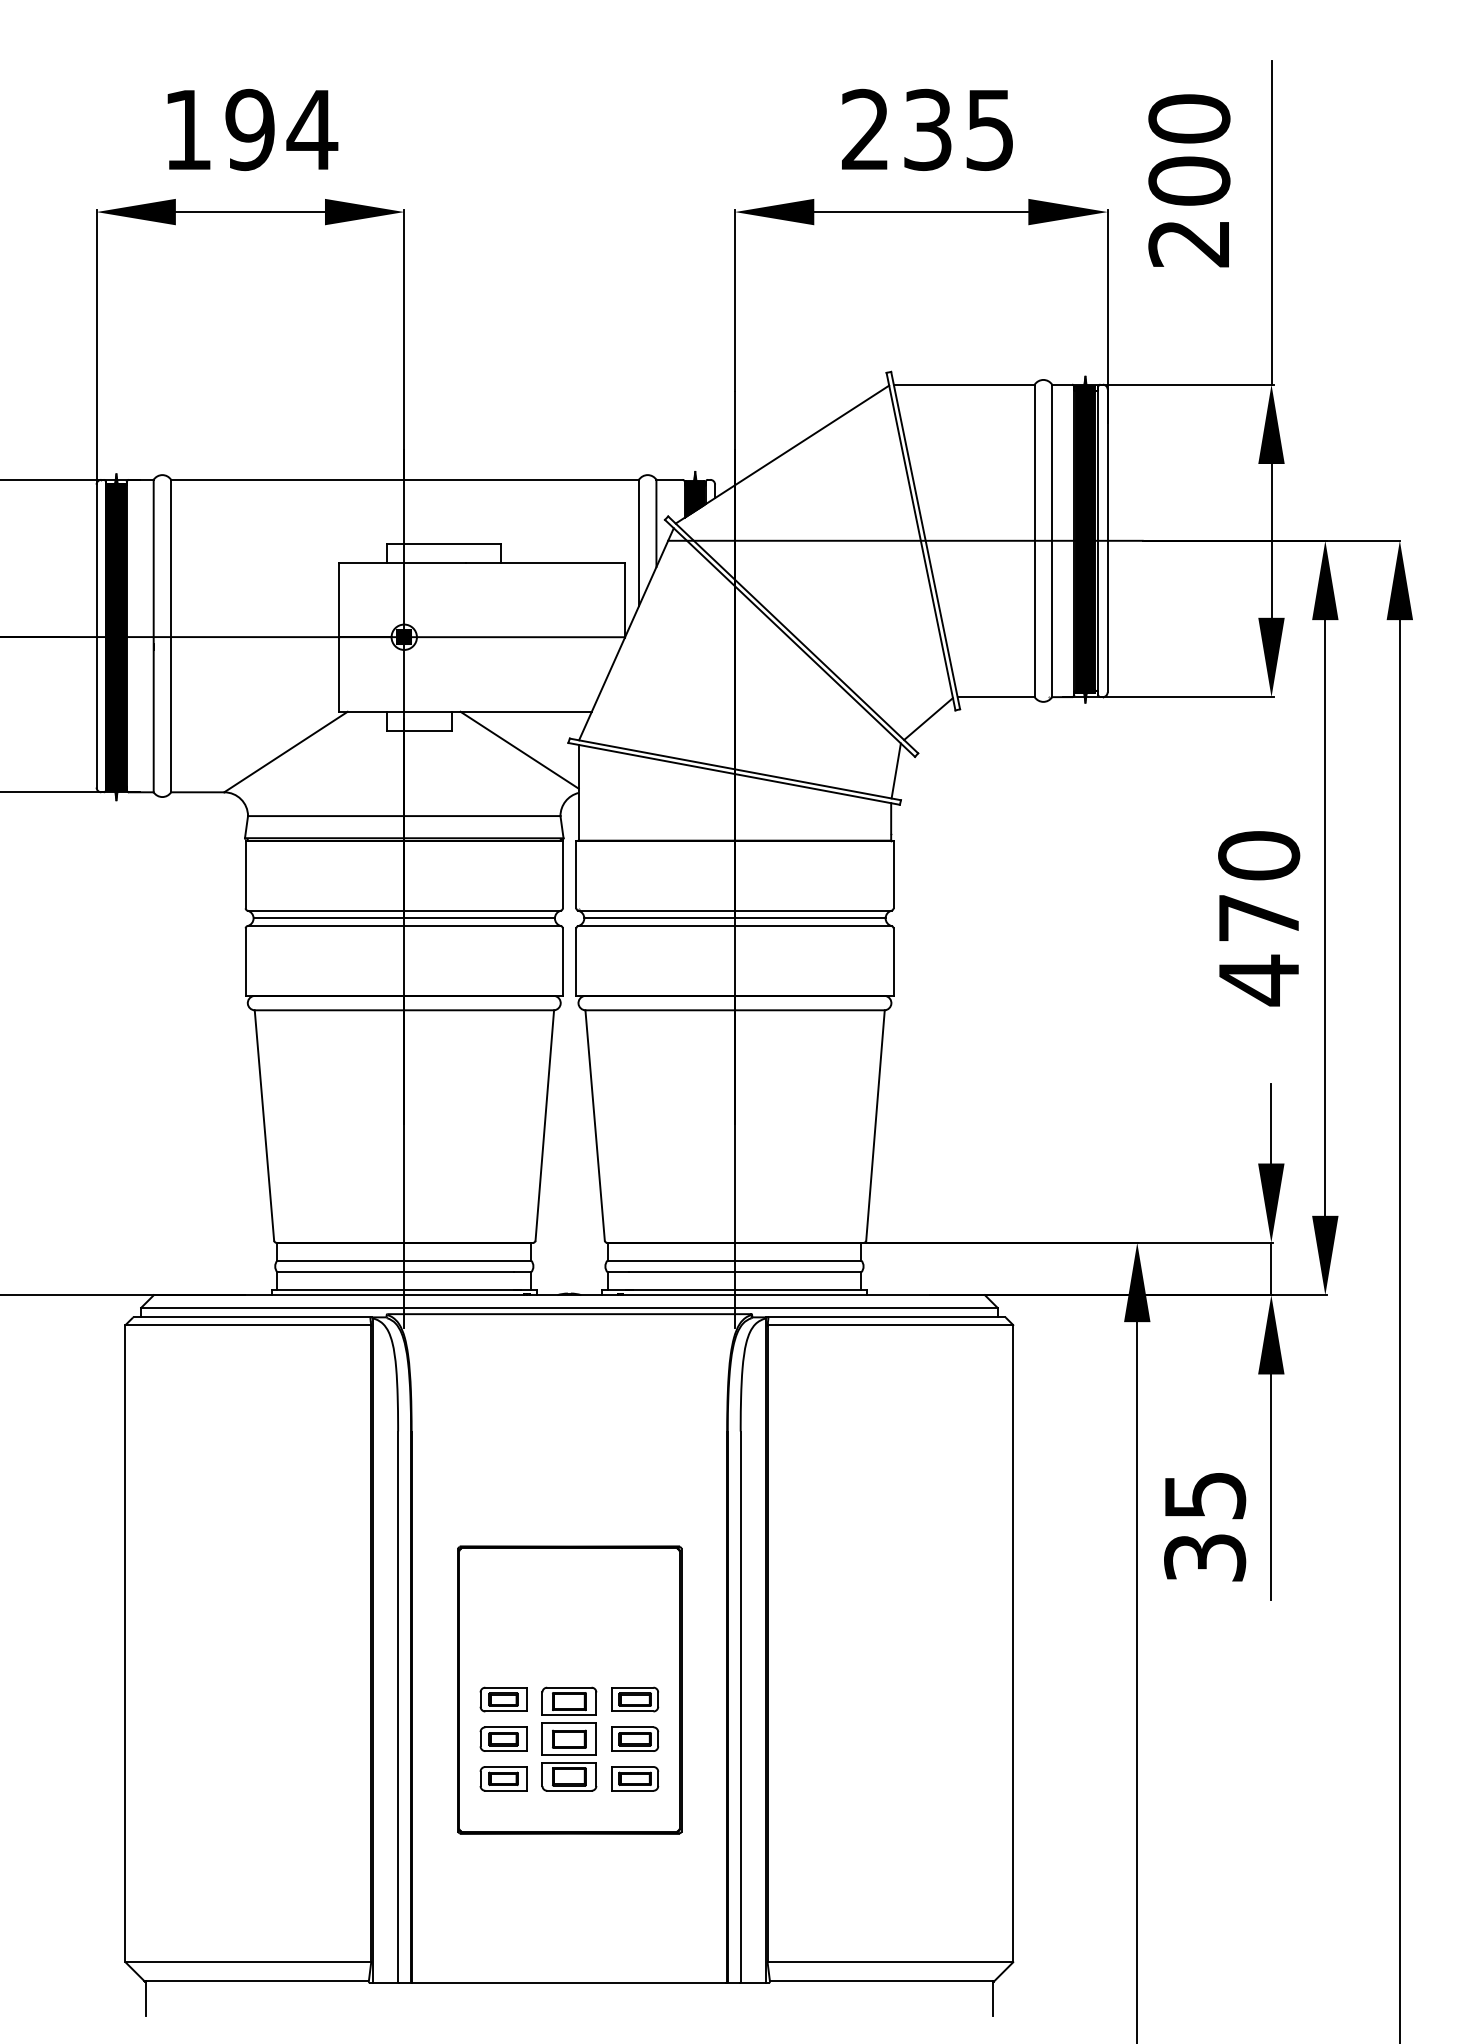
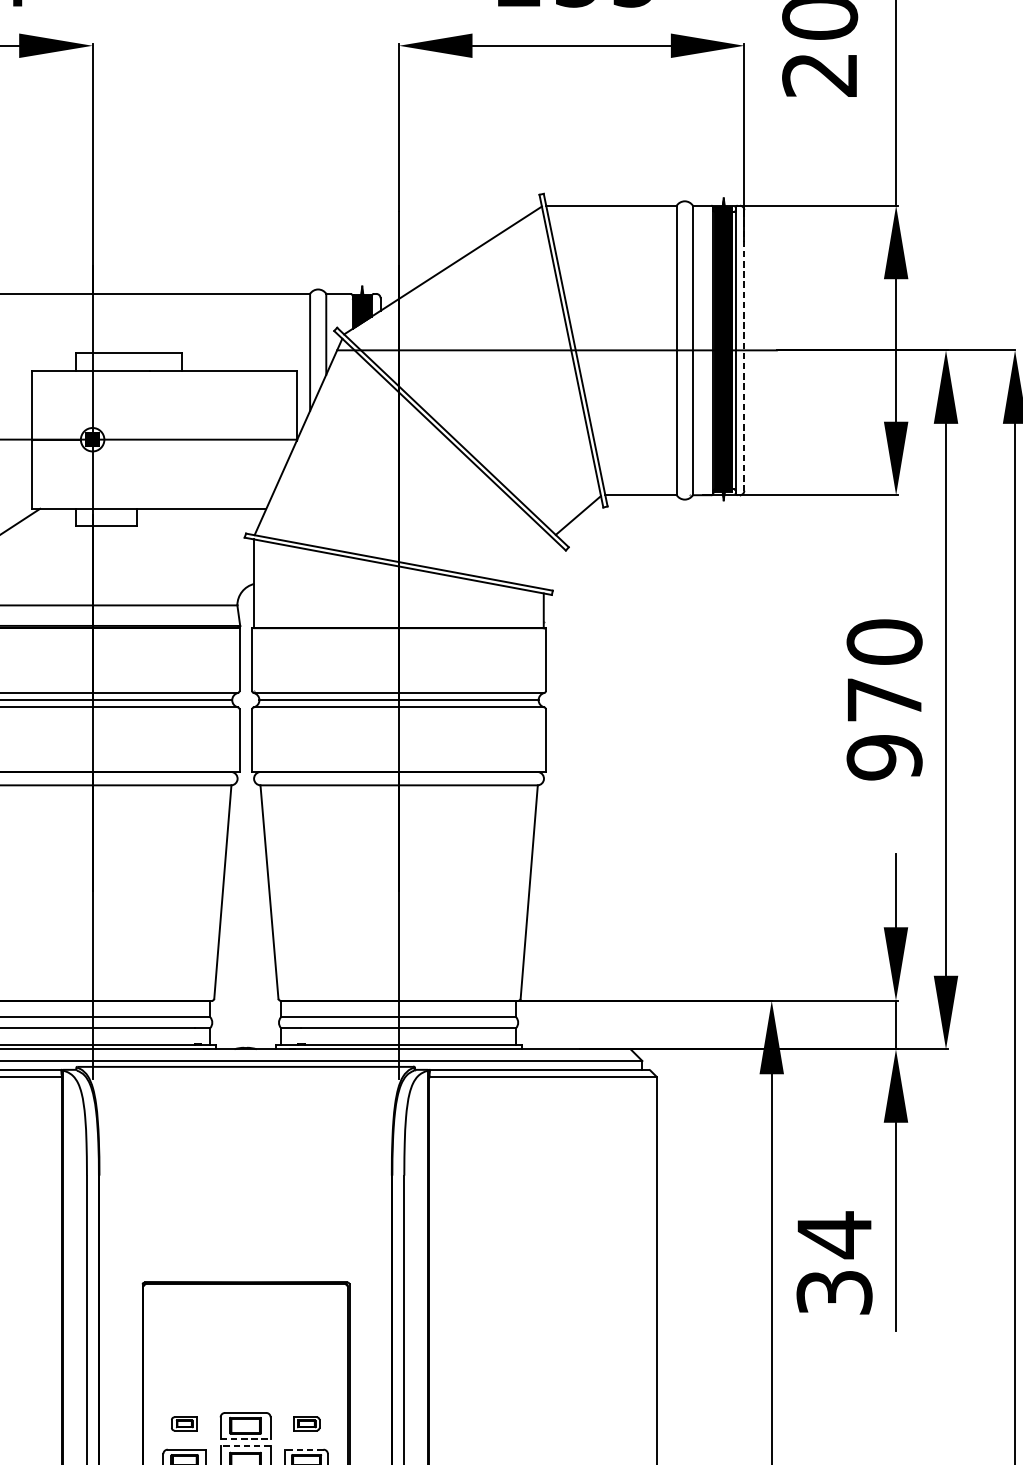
line: (1107, 541) -> (744, 351), solid -> dashed
line: (519, 749) -> (199, 543), removed
line: (895, 770) -> (547, 563), removed
text: (1259, 980) -> (885, 757), 470 -> 970
text: (1205, 1495) -> (834, 1234), 35 -> 34
part: (503, 1699) -> (184, 1423), size x0.6
part: (635, 1699) -> (306, 1423), size x0.6
line: (569, 1715) -> (245, 1438), solid -> dashed
line: (569, 1723) -> (245, 1446), solid -> dashed
line: (632, 1727) -> (304, 1449), solid -> dashed

